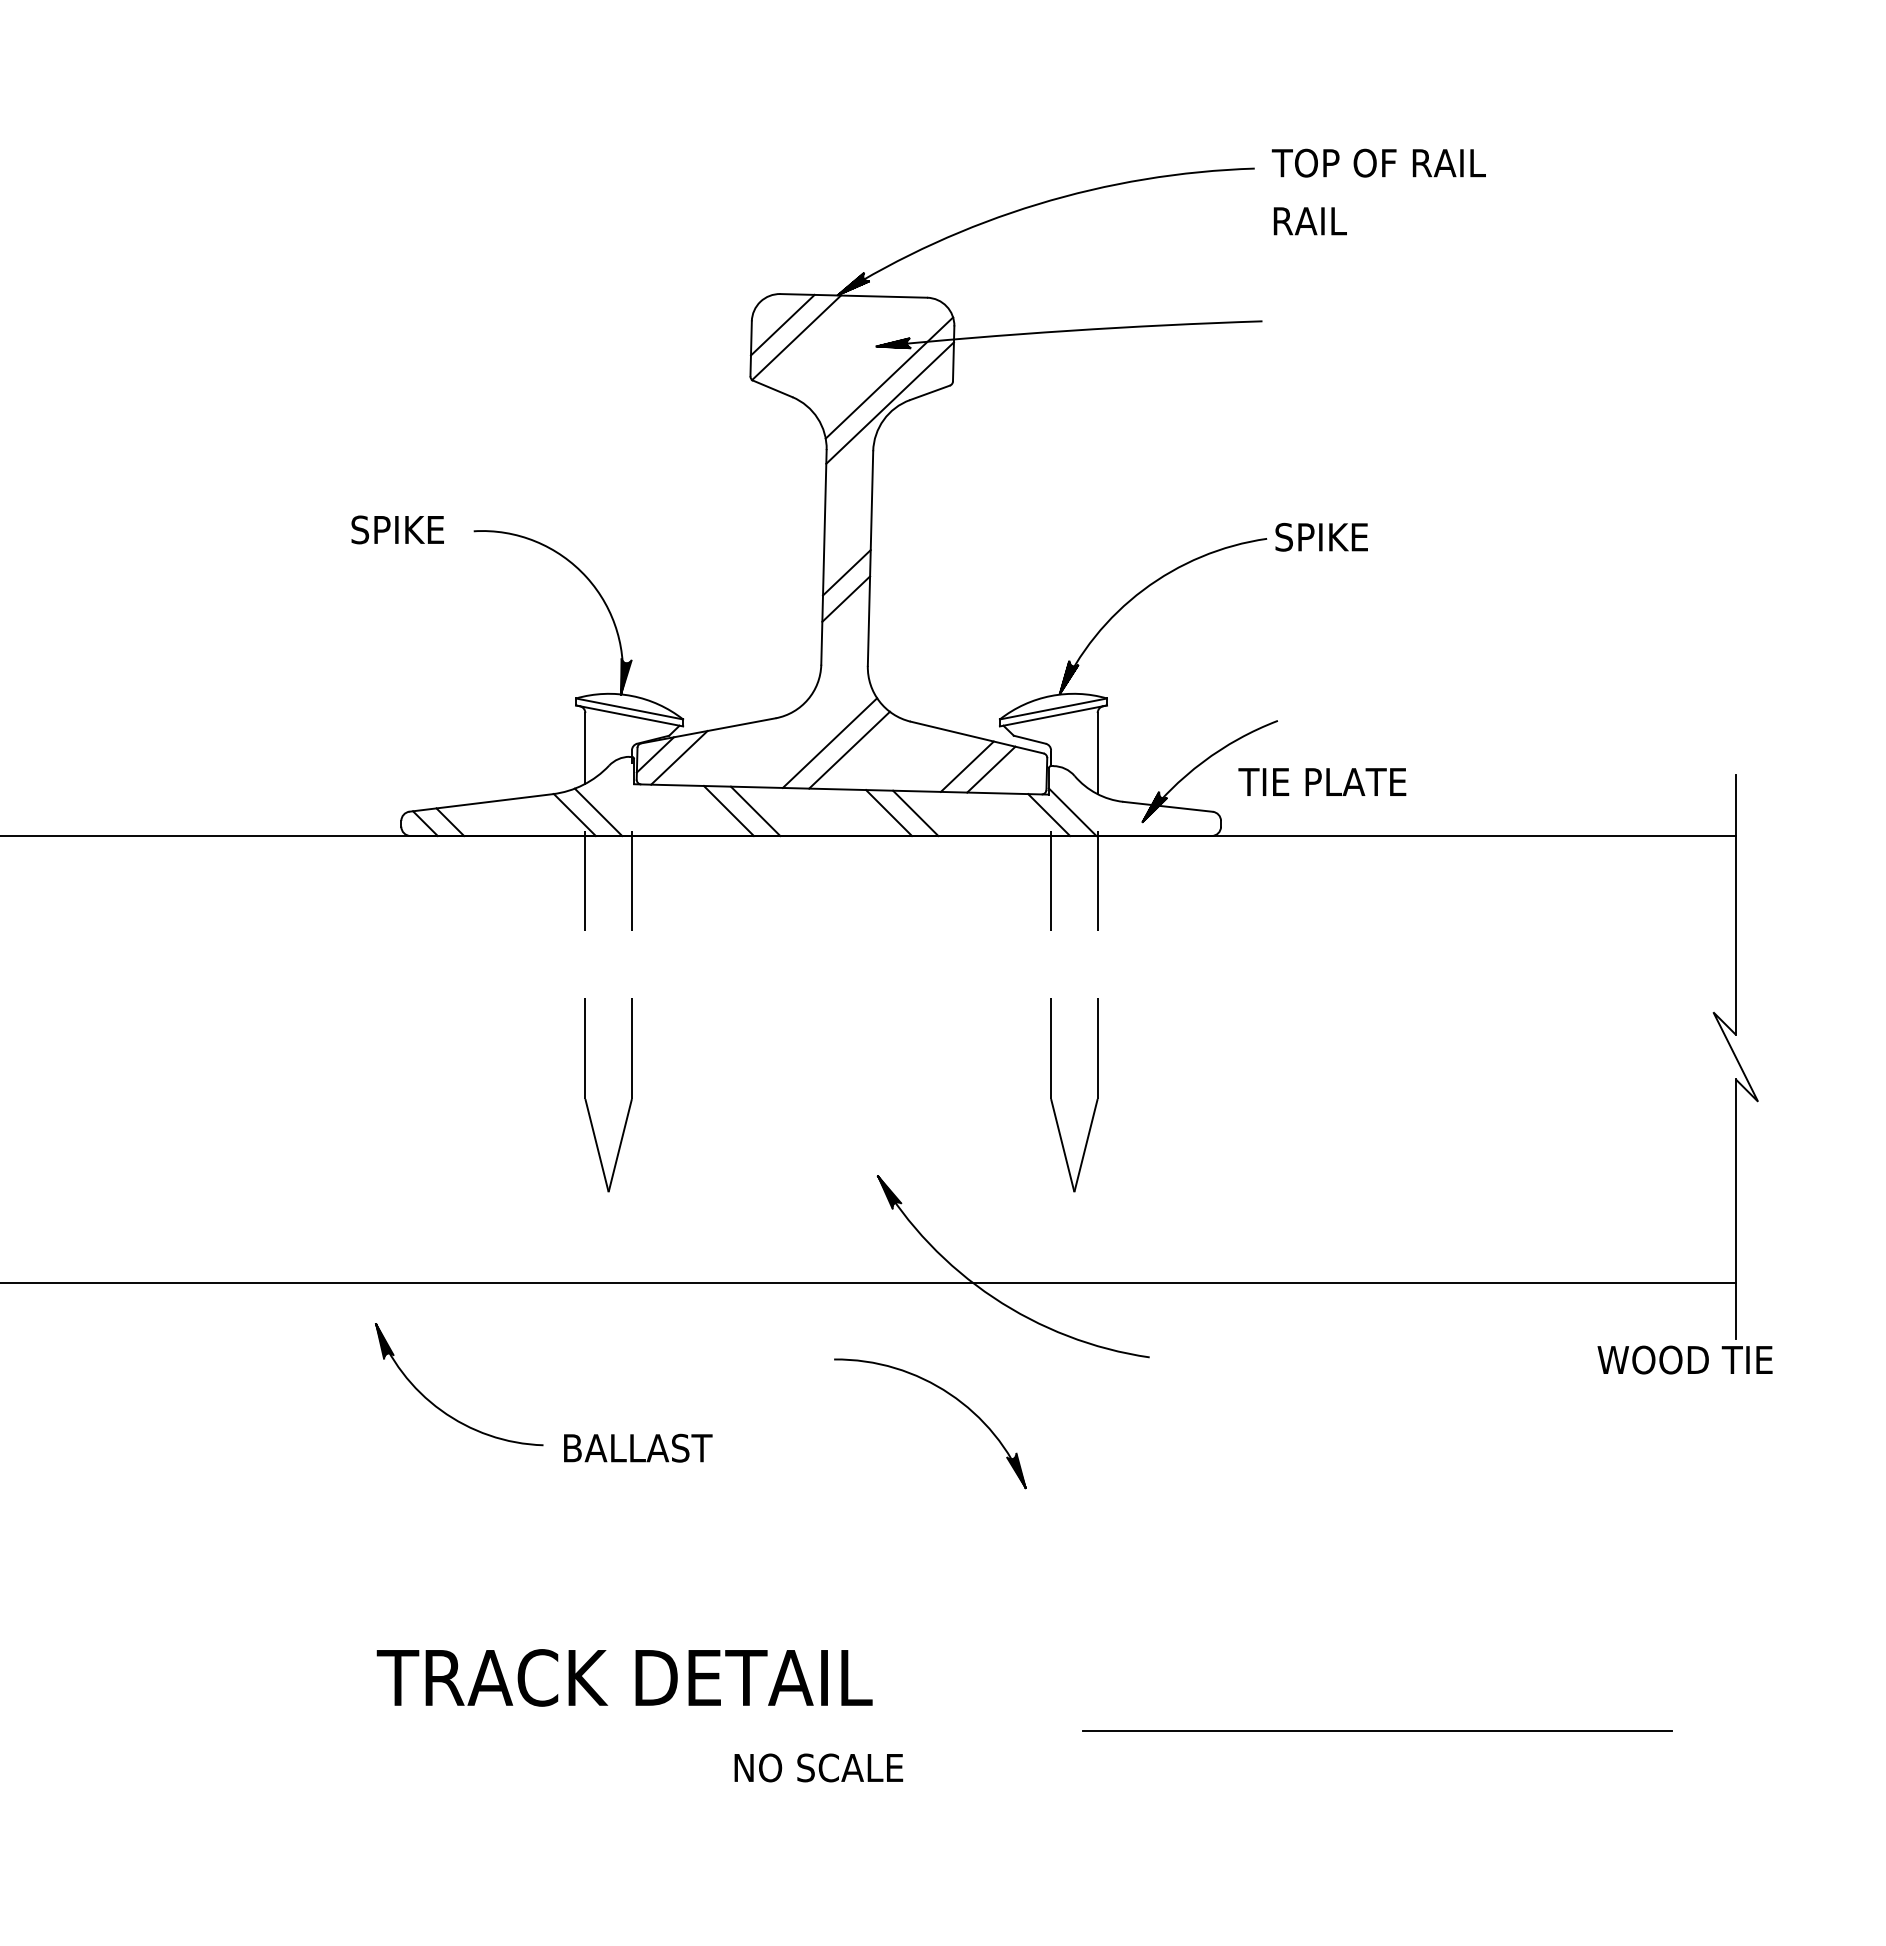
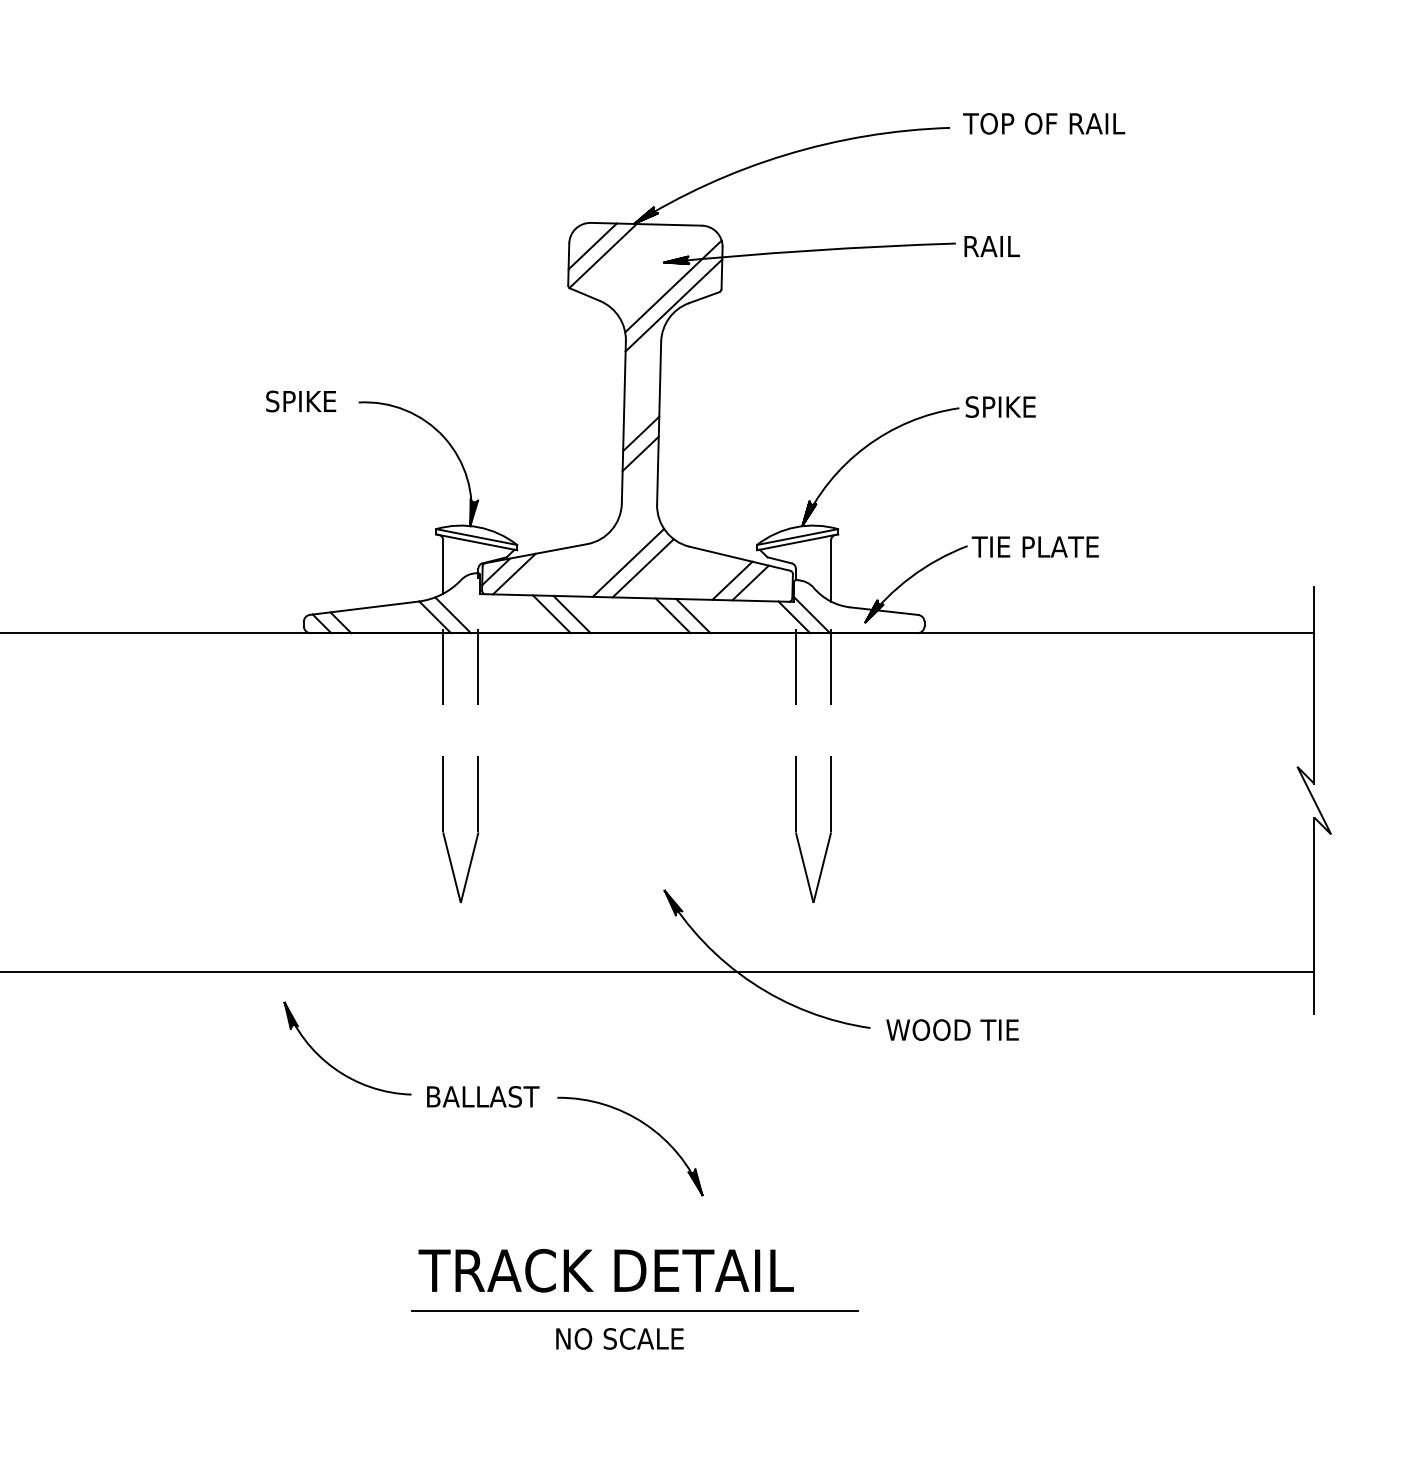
text: (1309, 221) -> (991, 246), moved
text: (1322, 781) -> (1035, 546), moved
text: (1684, 1359) -> (952, 1029), moved
part: (948, 1394) -> (643, 1124), moved
text: (624, 1677) -> (606, 1270), moved
line: (1377, 1730) -> (634, 1310), moved

